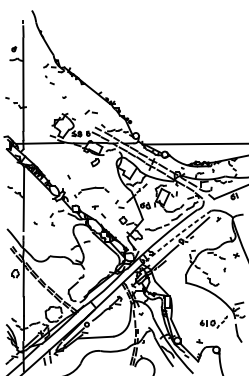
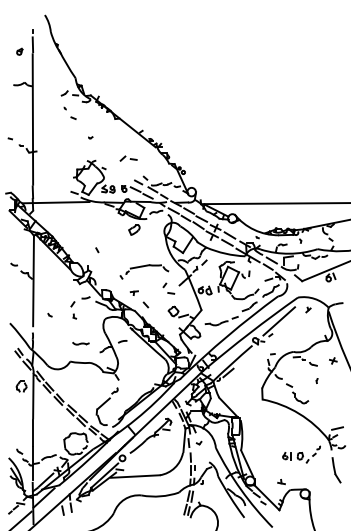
part: (13, 49) -> (19, 51), moved
part: (91, 192) -> (144, 271), moved
arc: (176, 236) -> (249, 333), dashed -> solid
line: (57, 243) -> (80, 343), added

